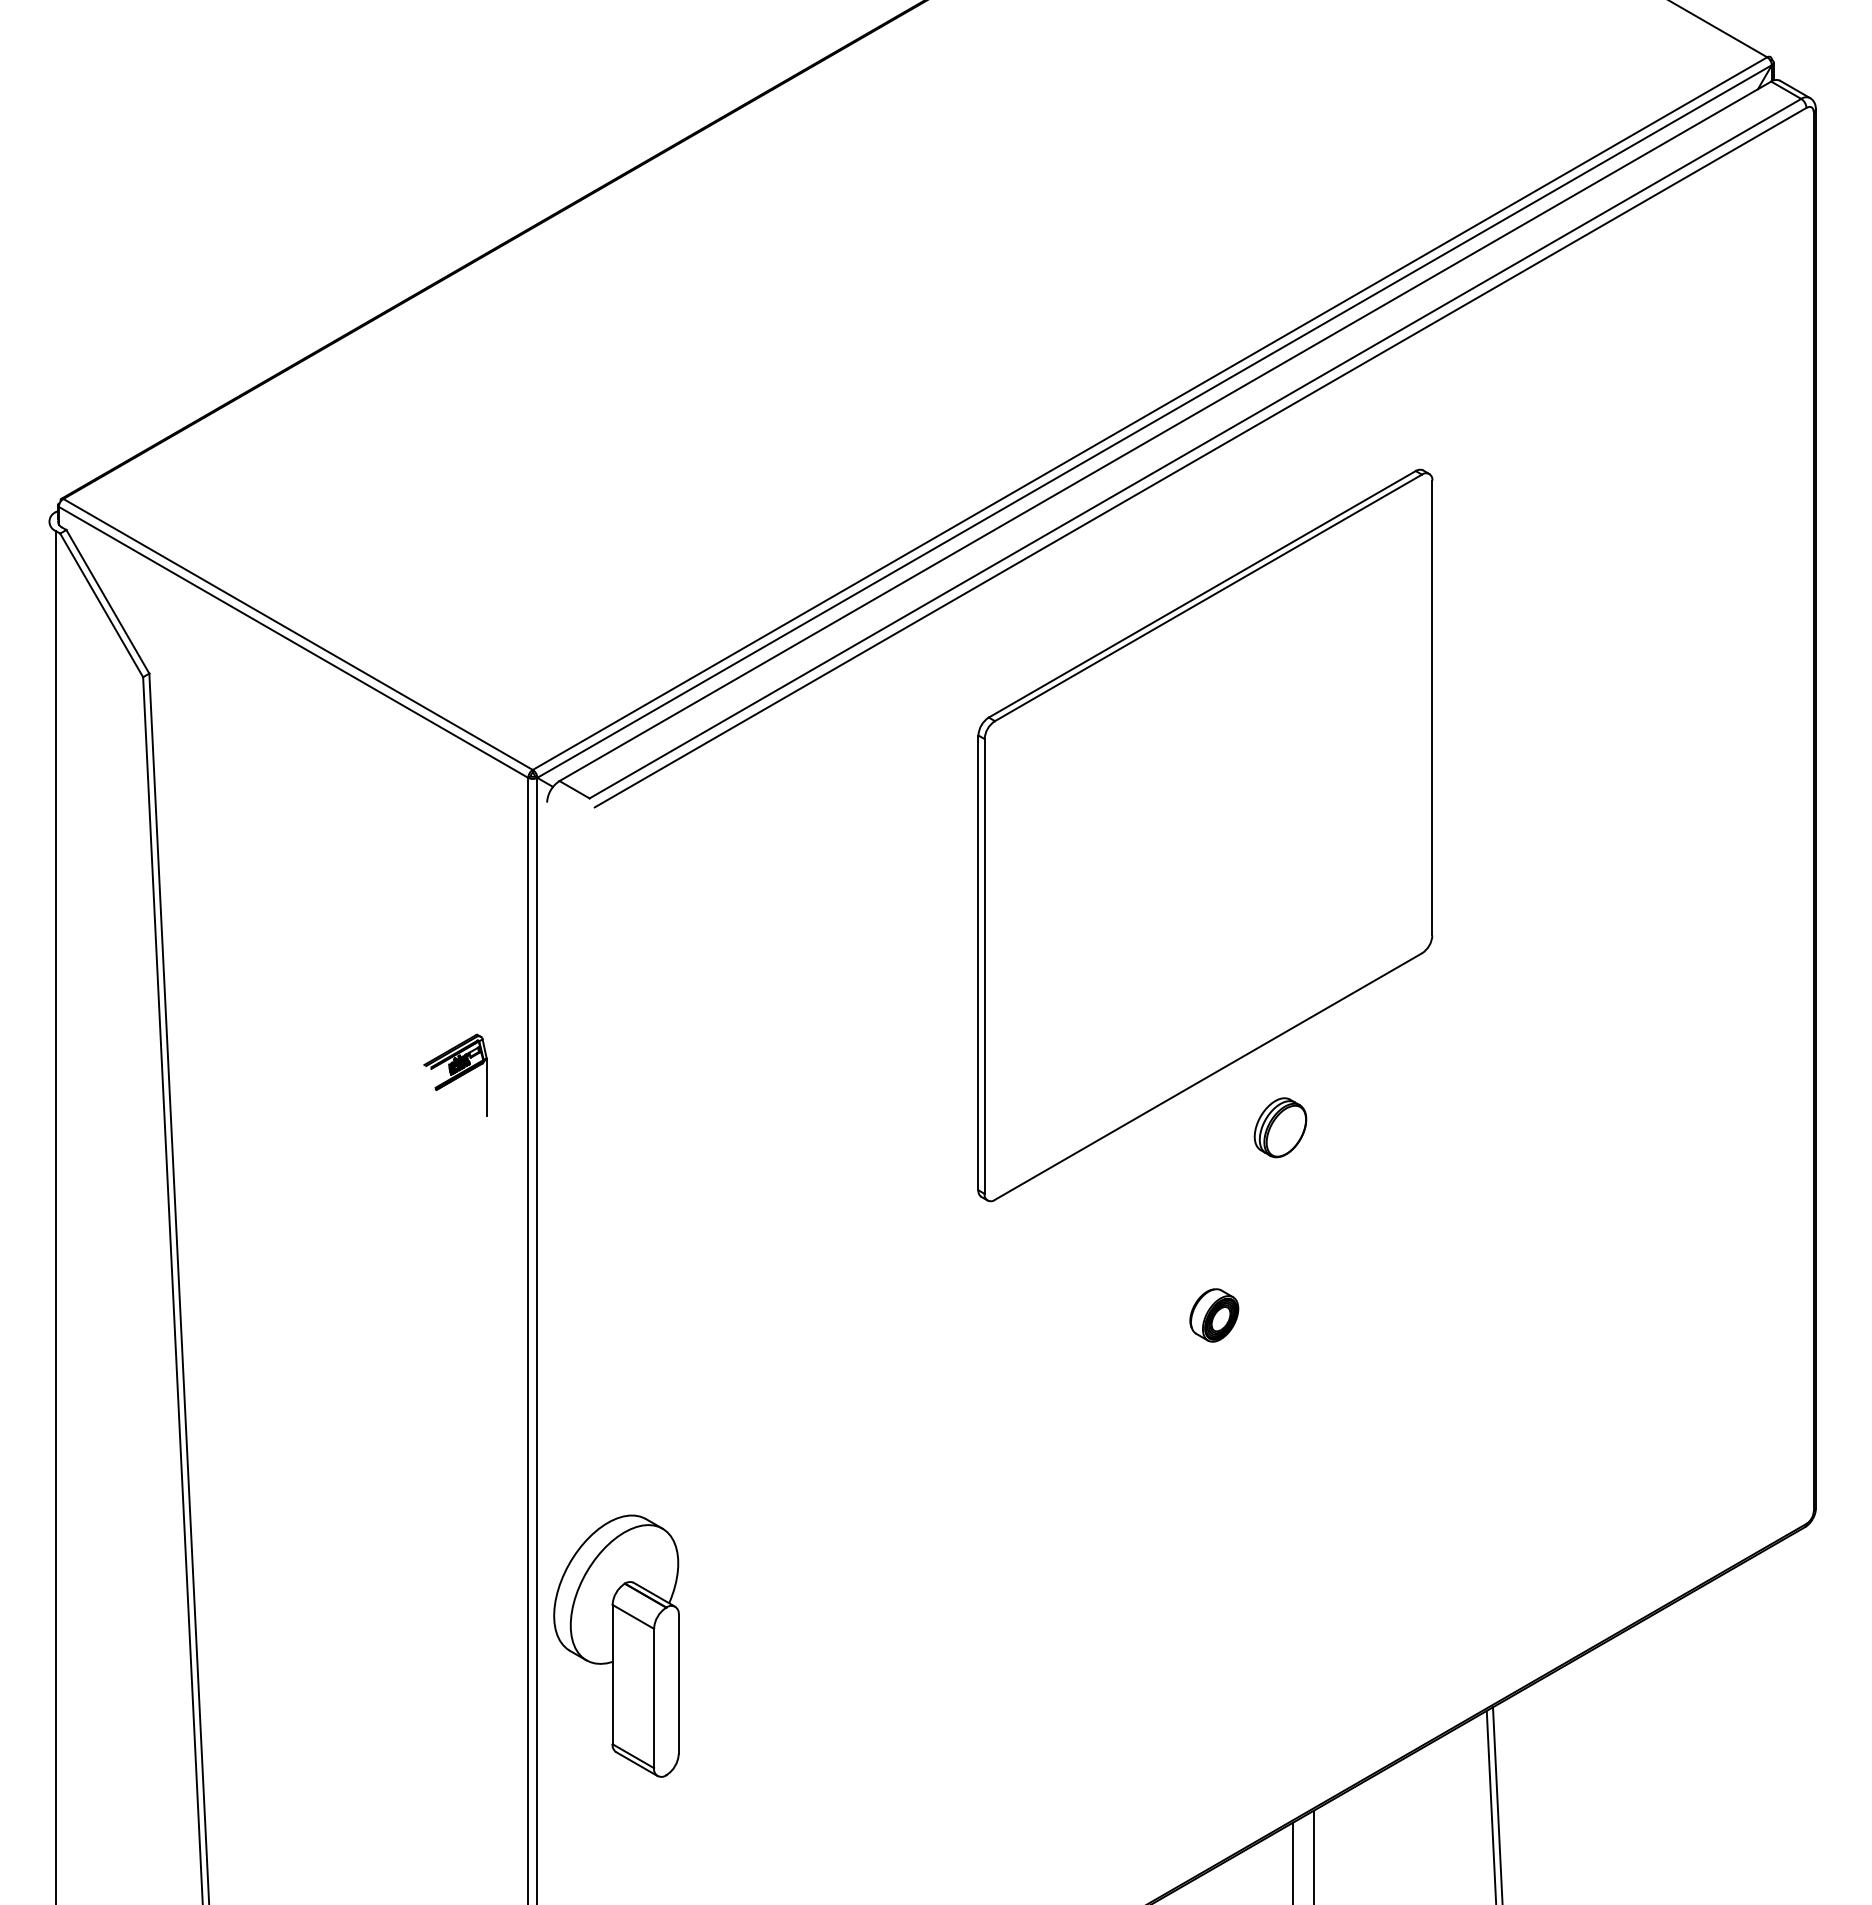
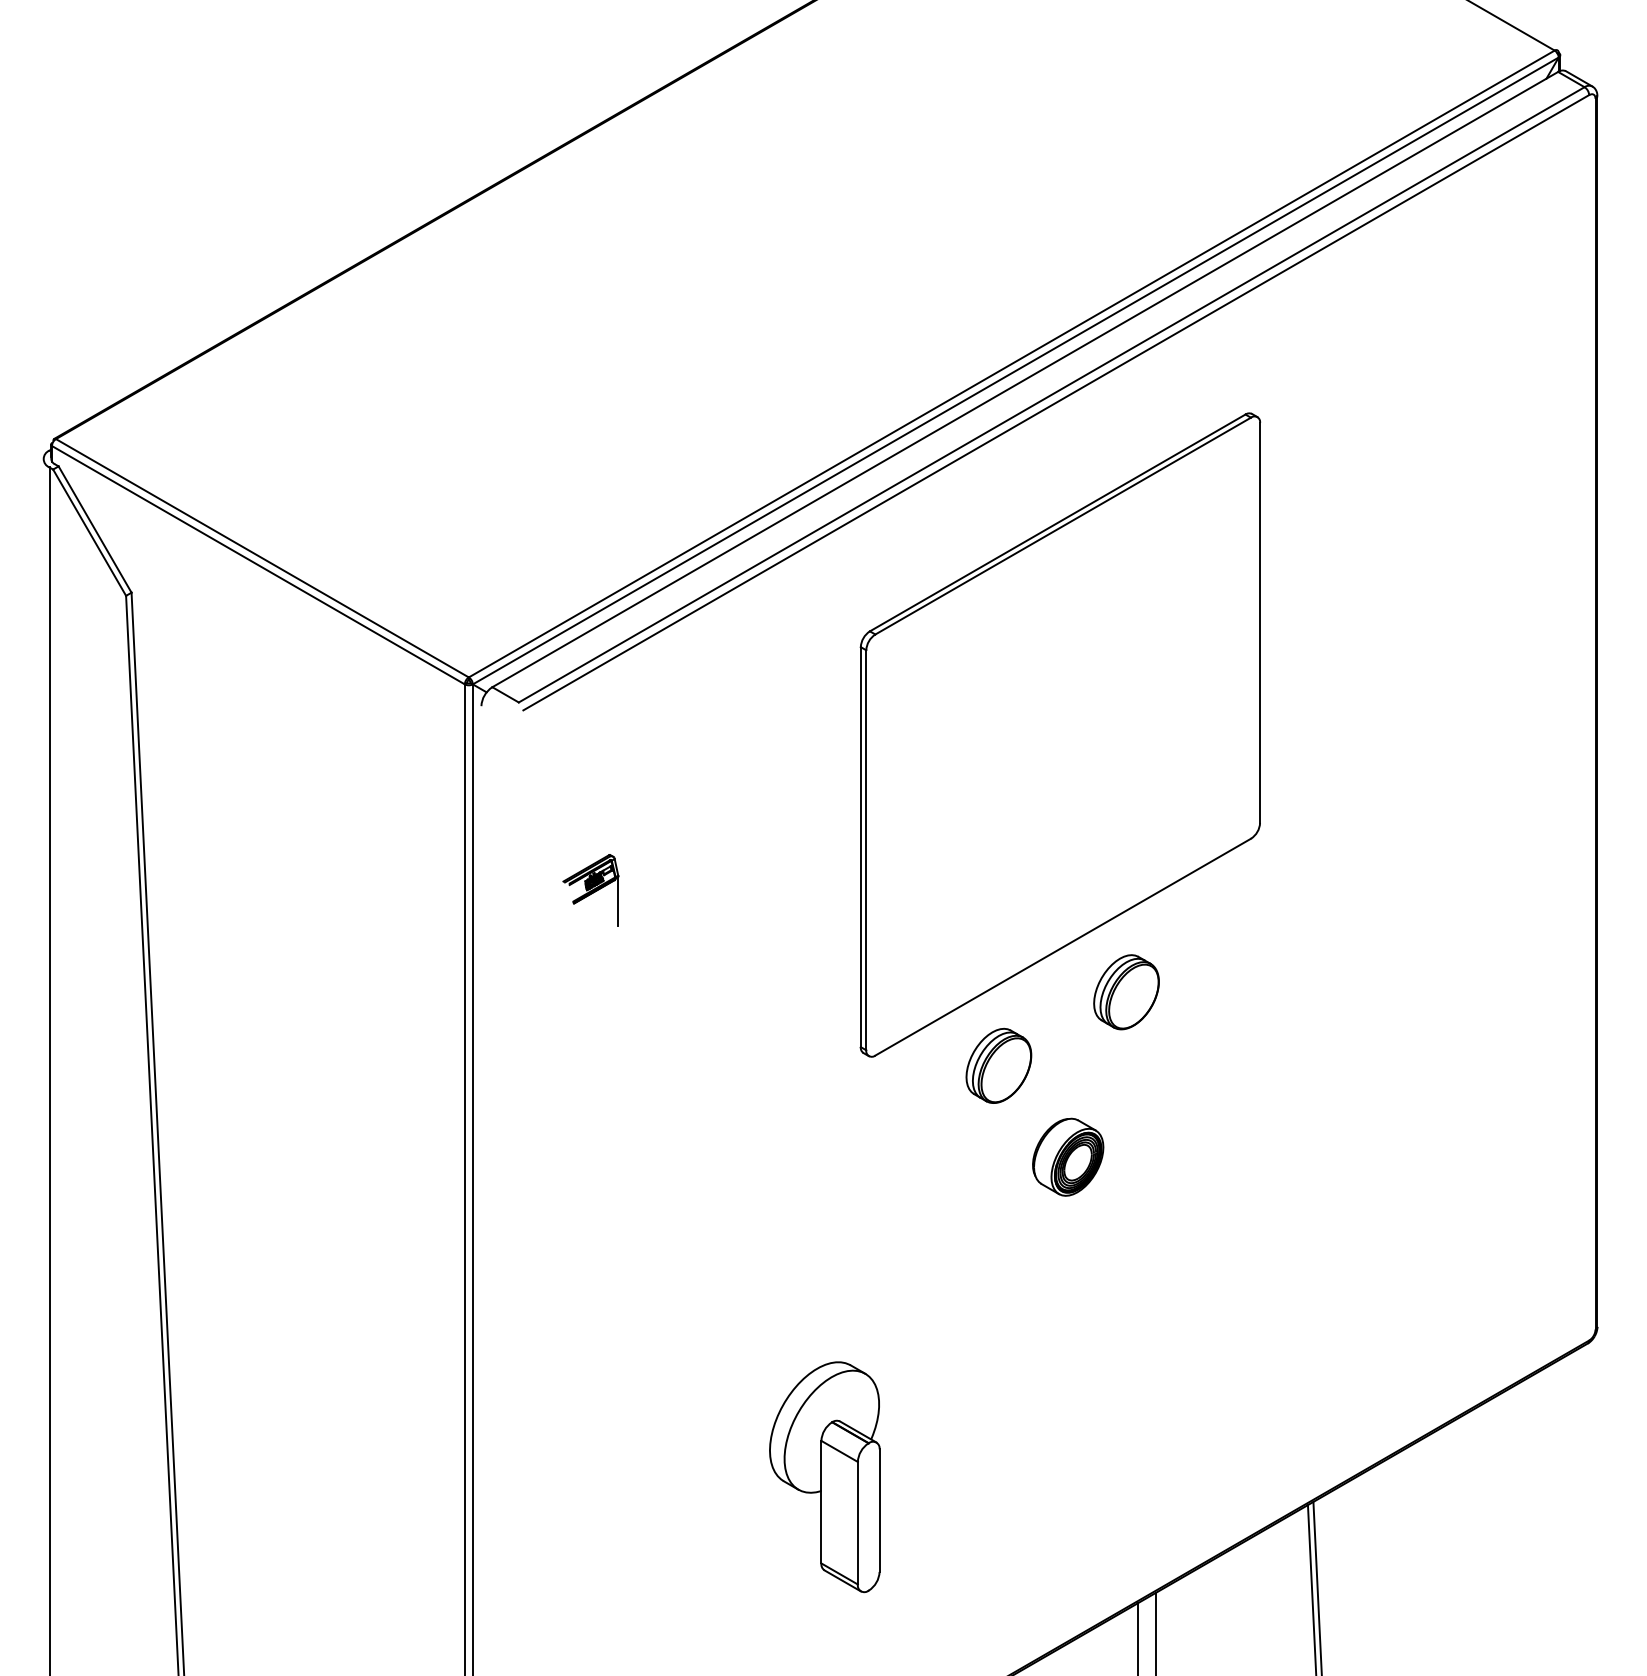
part: (455, 1074) -> (590, 889), moved
part: (1280, 1127) -> (1126, 991), size x1.43
part: (1135, 1211) -> (998, 1065), added
part: (1214, 1315) -> (1068, 1157), size x1.67
part: (616, 1645) -> (824, 1476), moved

